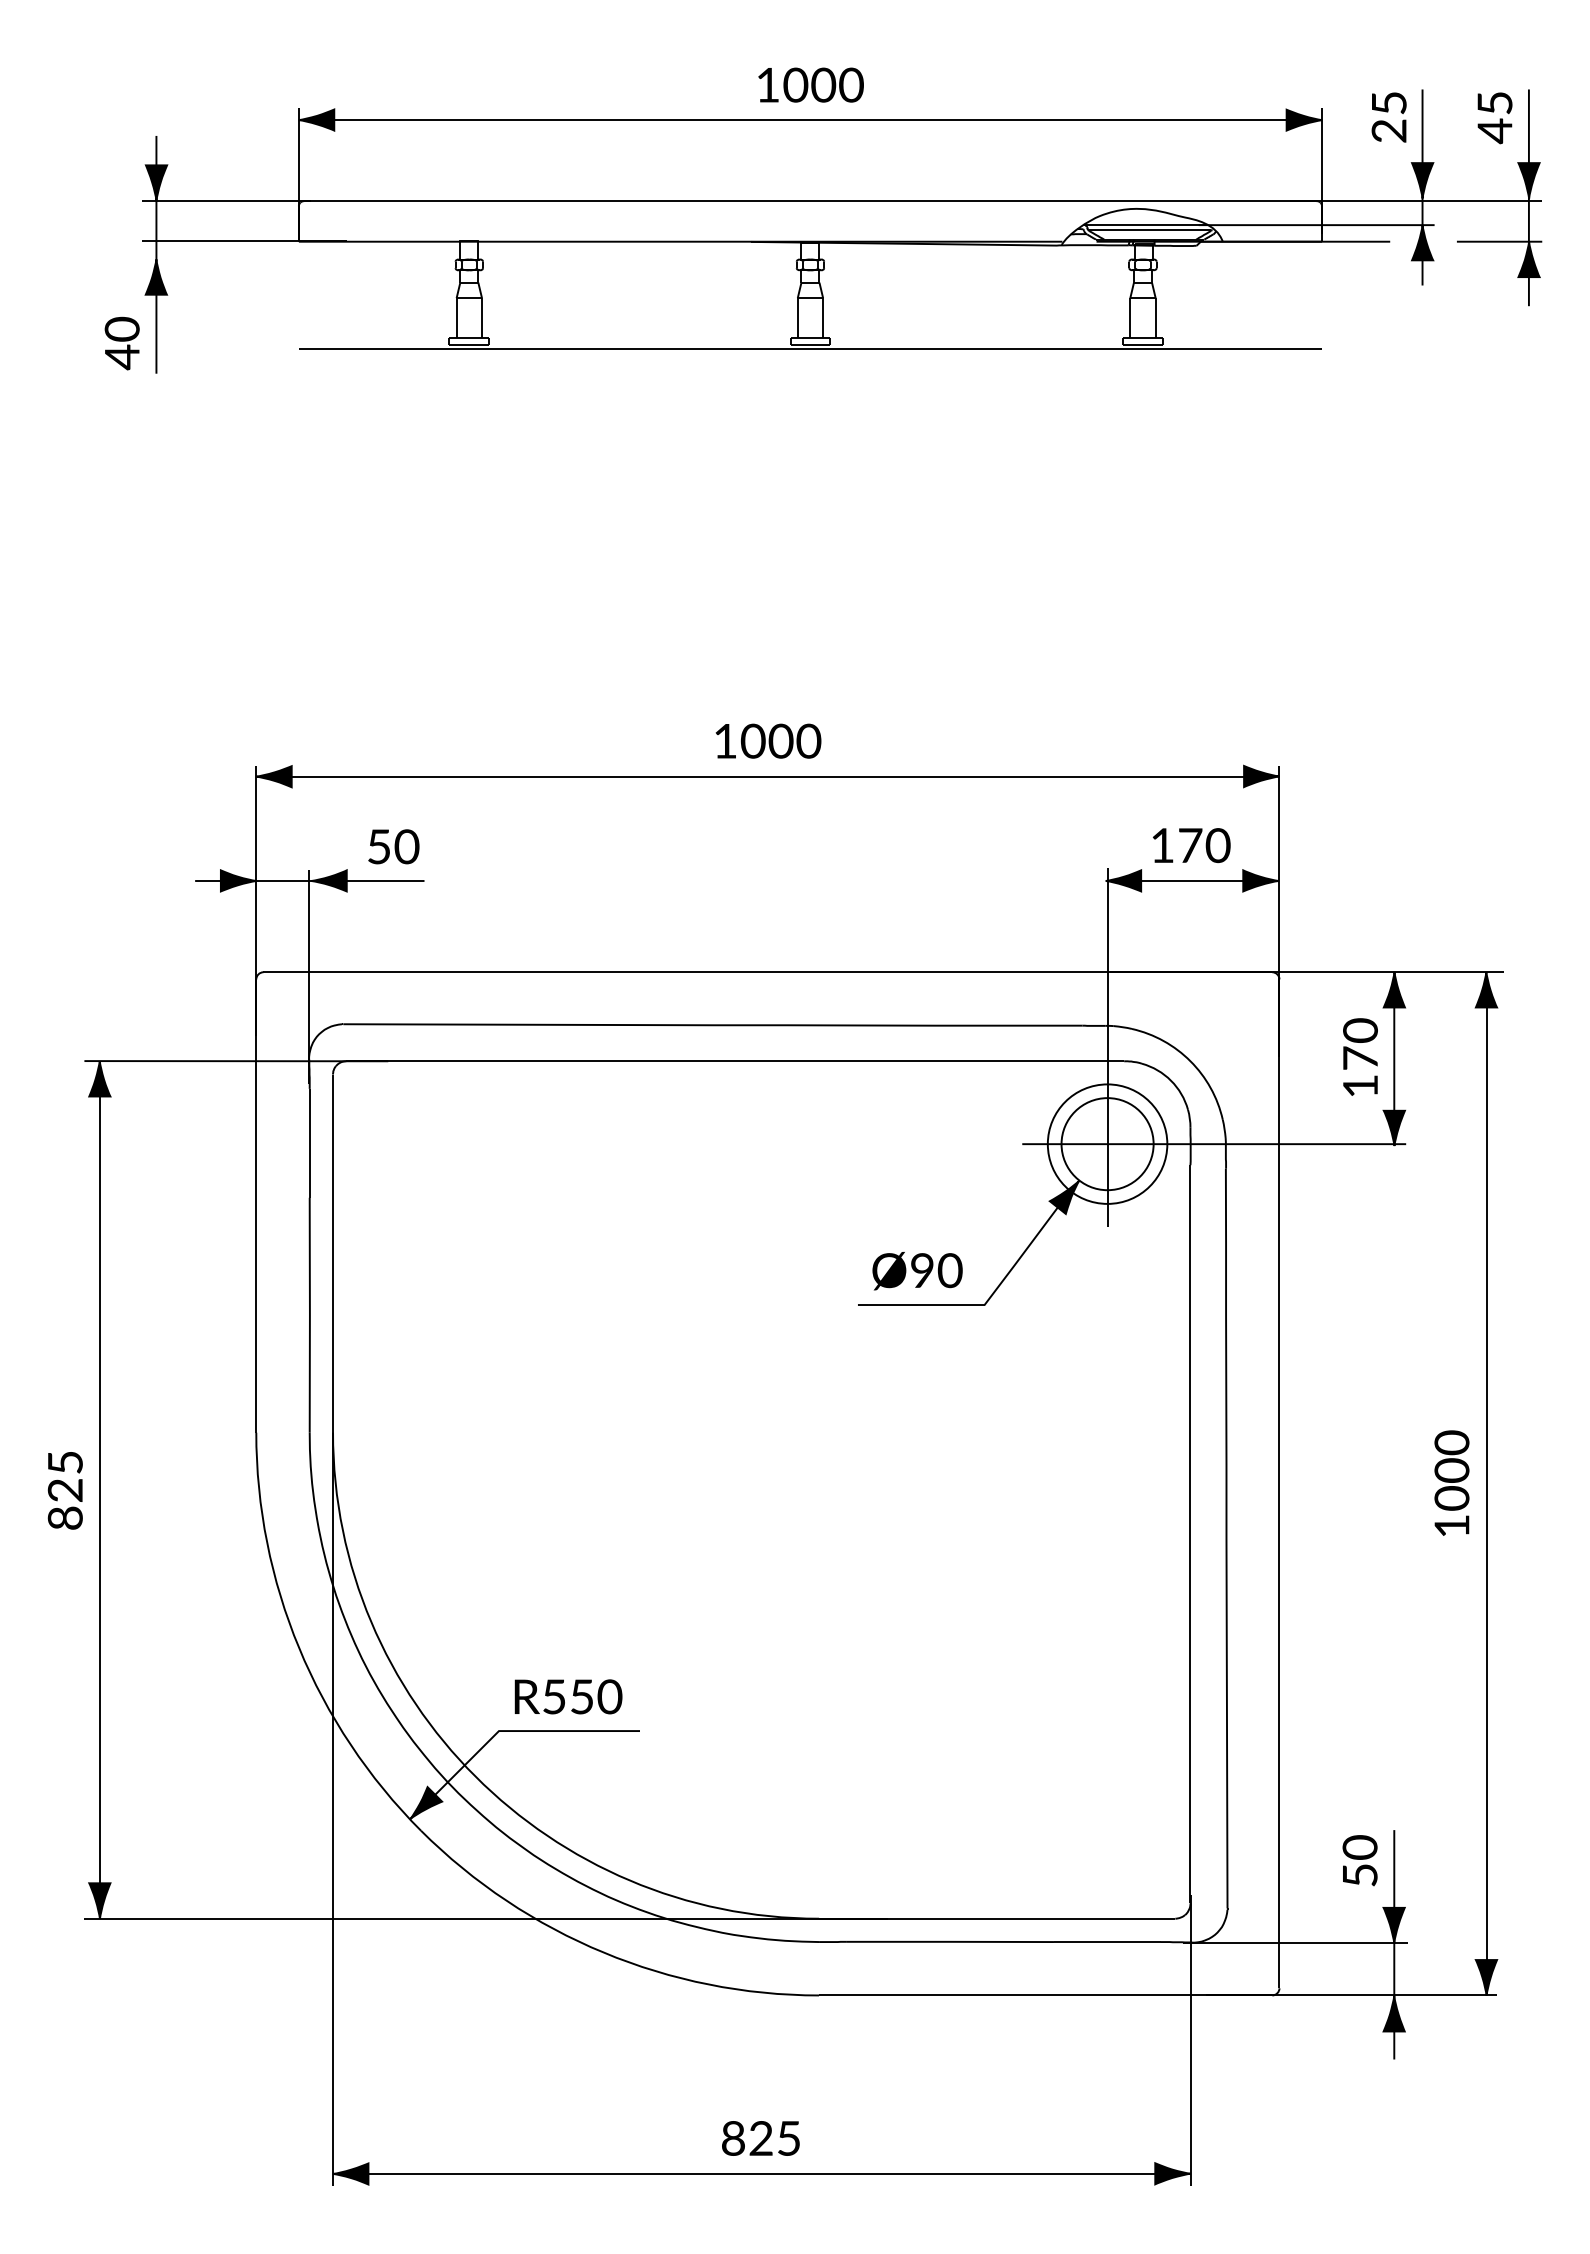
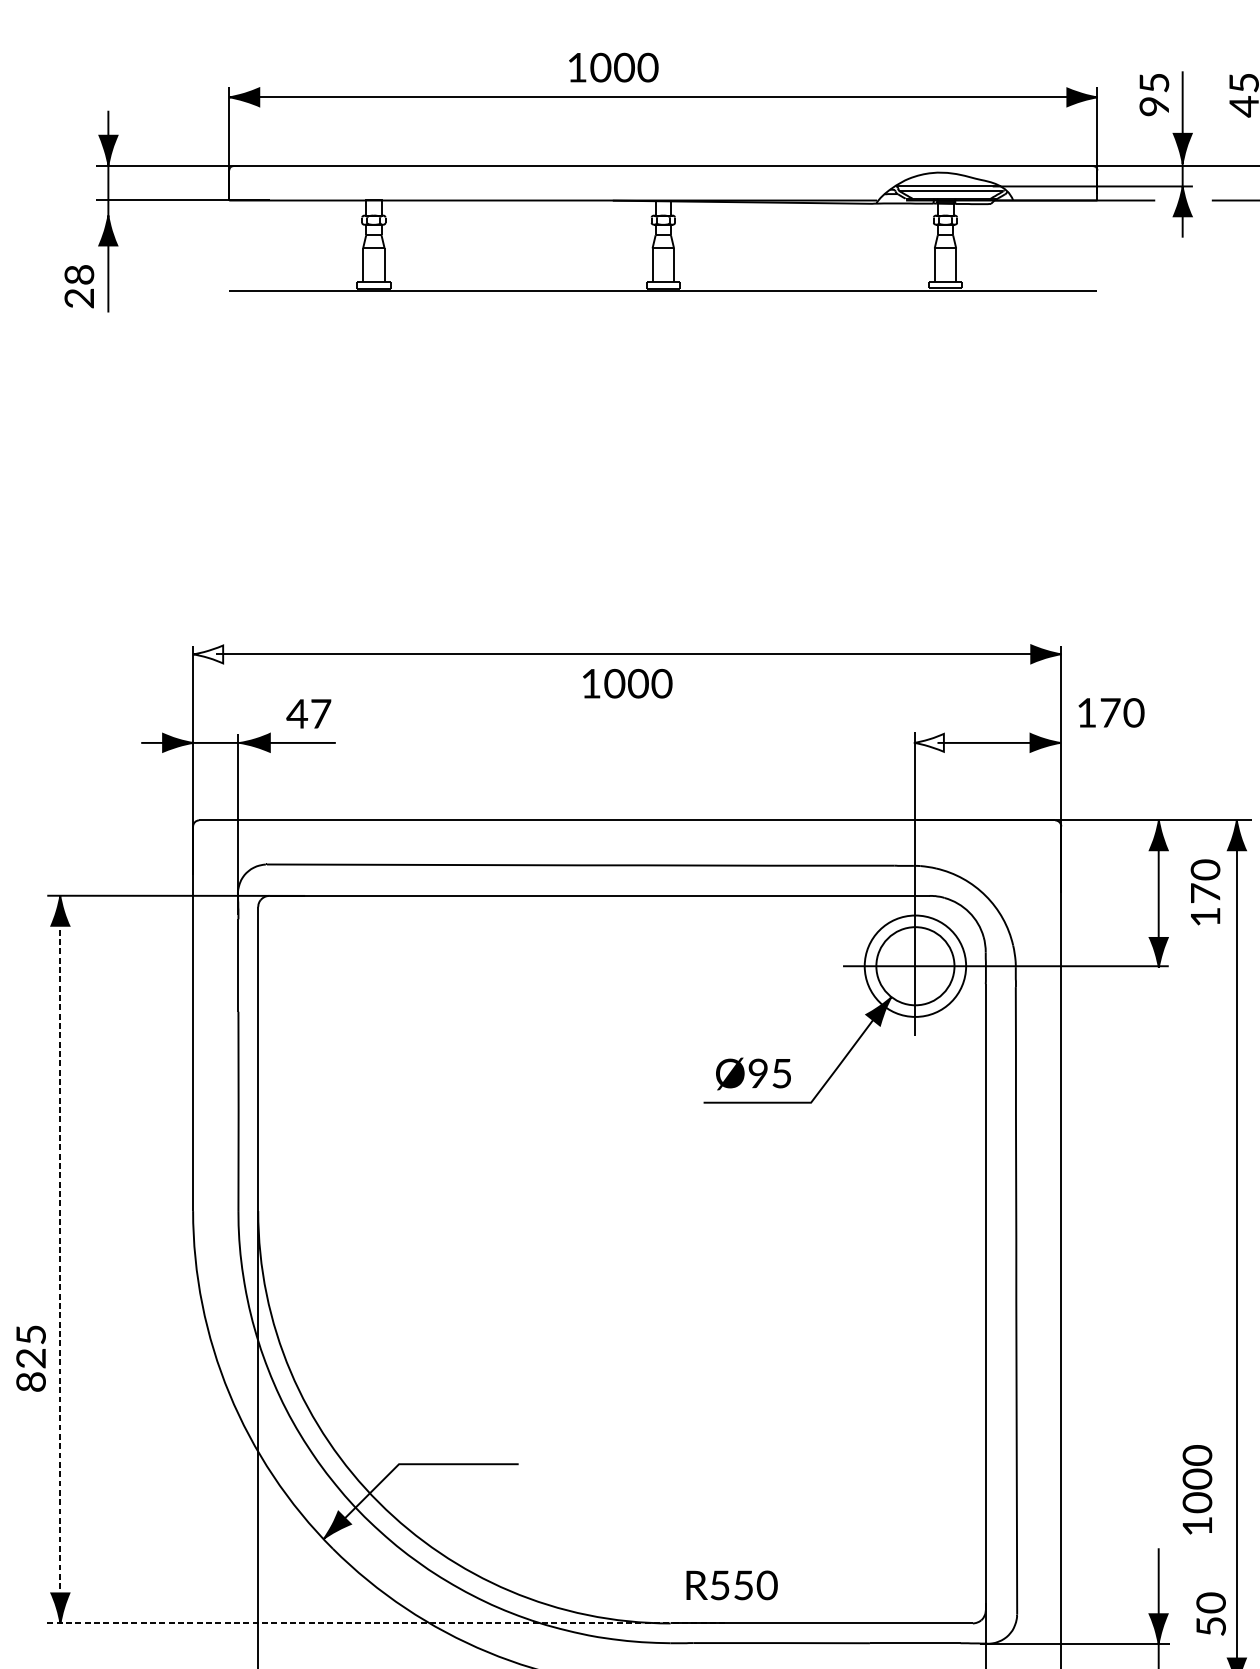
text: (810, 84) -> (613, 67), moved
text: (1389, 130) -> (1154, 106), 25 -> 95
text: (121, 343) -> (78, 286), 40 -> 28
text: (768, 740) -> (627, 683), moved
fill: (273, 776) -> (207, 654), removed
text: (1191, 845) -> (1111, 712), moved
text: (392, 846) -> (308, 713), 50 -> 47
fill: (1123, 880) -> (928, 742), removed
text: (1360, 1056) -> (1205, 891), moved
text: (949, 1270) -> (781, 1073), Ø90 -> Ø95
text: (1451, 1482) -> (1197, 1489), moved
text: (64, 1490) -> (30, 1358), moved
line: (99, 1490) -> (60, 1260), solid -> dashed
text: (568, 1696) -> (732, 1585), moved
text: (1359, 1860) -> (1210, 1613), moved
line: (486, 1918) -> (388, 1623), solid -> dashed

